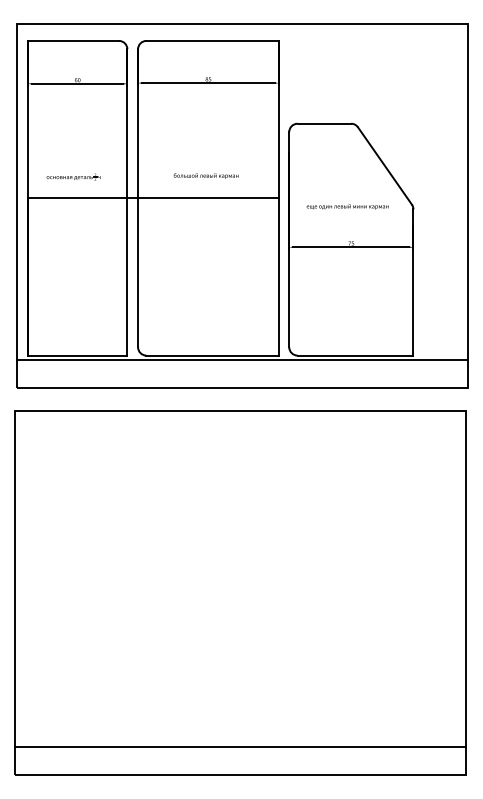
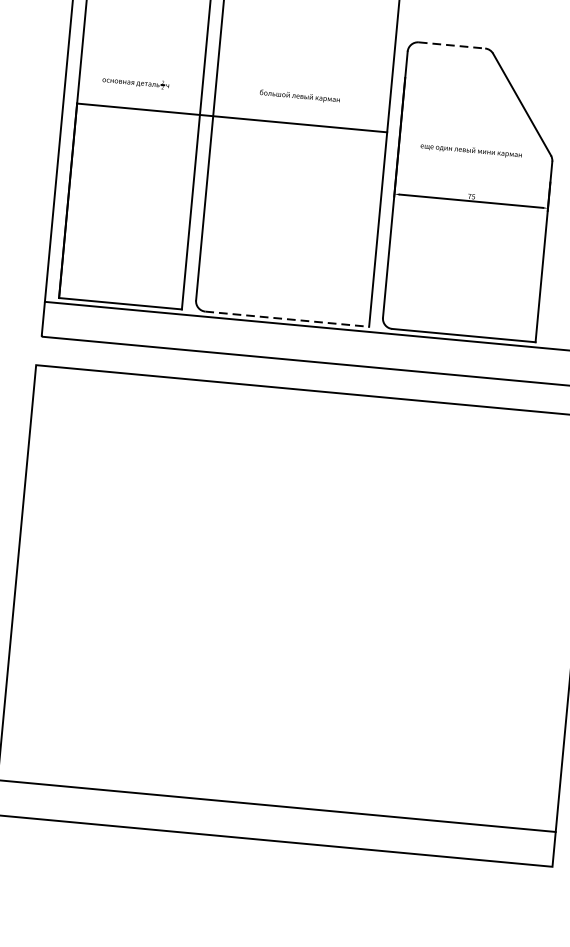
line: (324, 123) -> (452, 45), solid -> dashed
line: (213, 355) -> (288, 319), solid -> dashed

